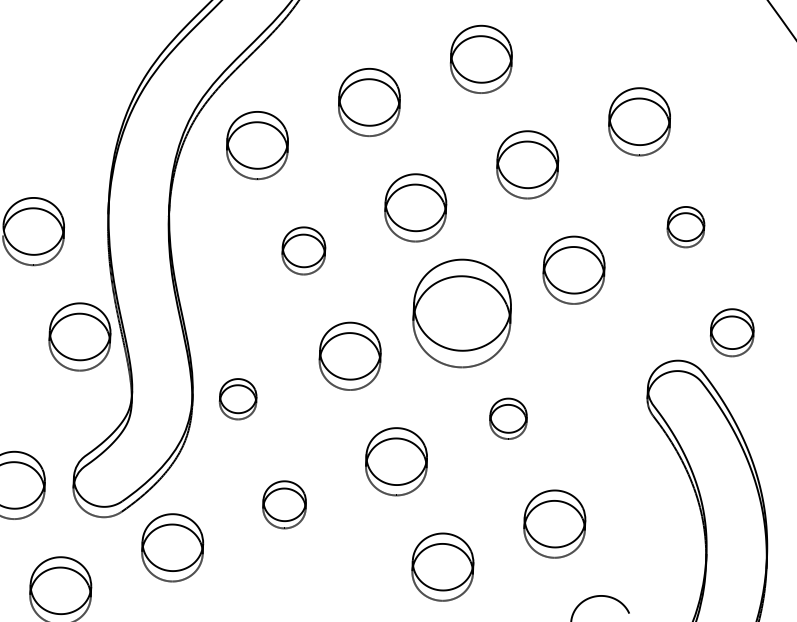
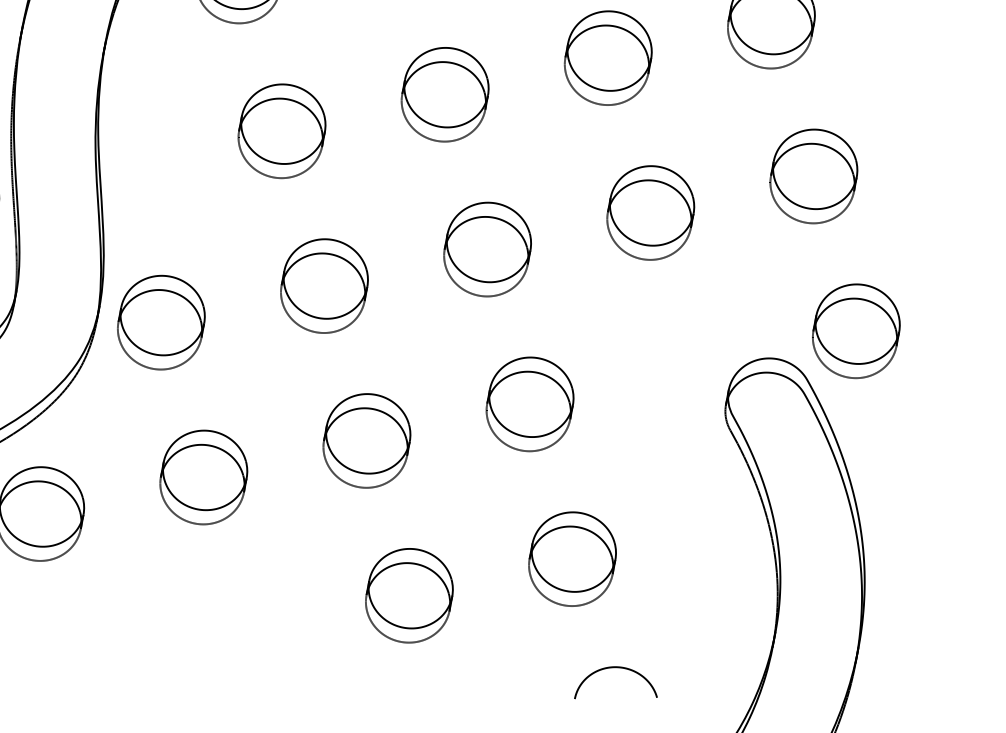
part: (685, 226) -> (813, 175), size x1.67
part: (303, 250) -> (281, 130), size x1.43
part: (461, 312) -> (486, 248), size x0.62
part: (731, 332) -> (855, 330), size x1.43
part: (237, 398) -> (160, 321), size x1.67
part: (508, 418) -> (530, 404), size x1.67
part: (284, 504) -> (203, 477), size x1.43

